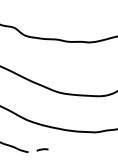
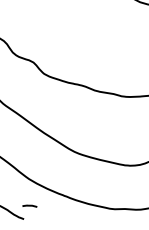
line: (42, 149) -> (29, 205), moved

